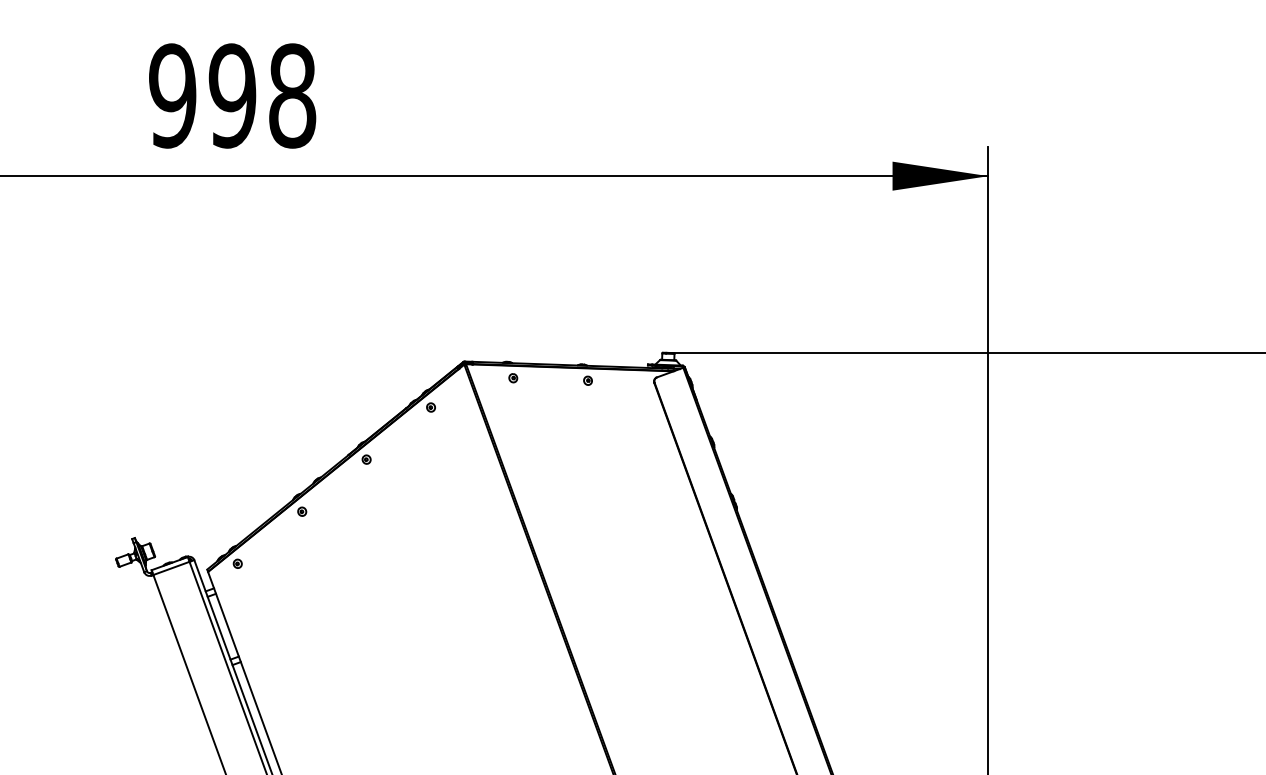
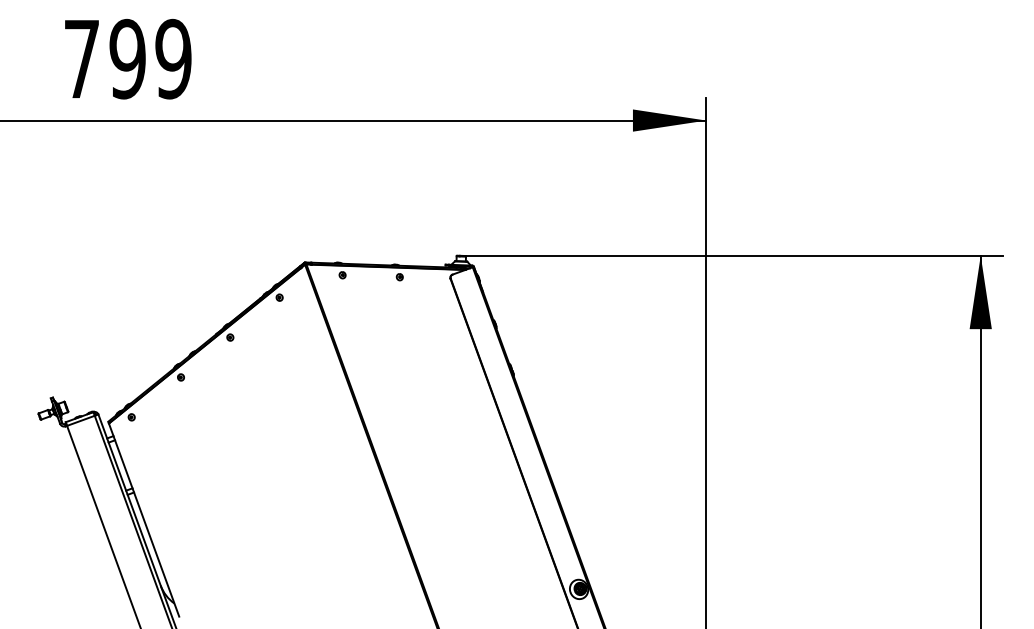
text: (232, 95) -> (127, 58), 998 -> 799

